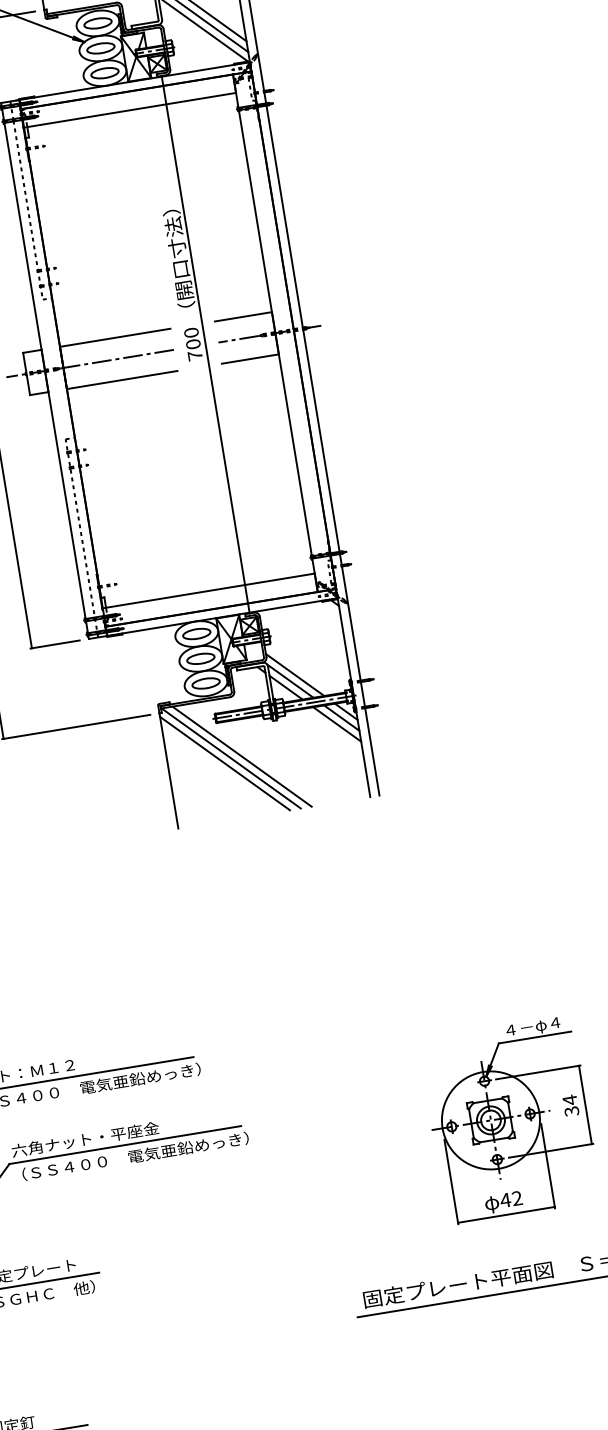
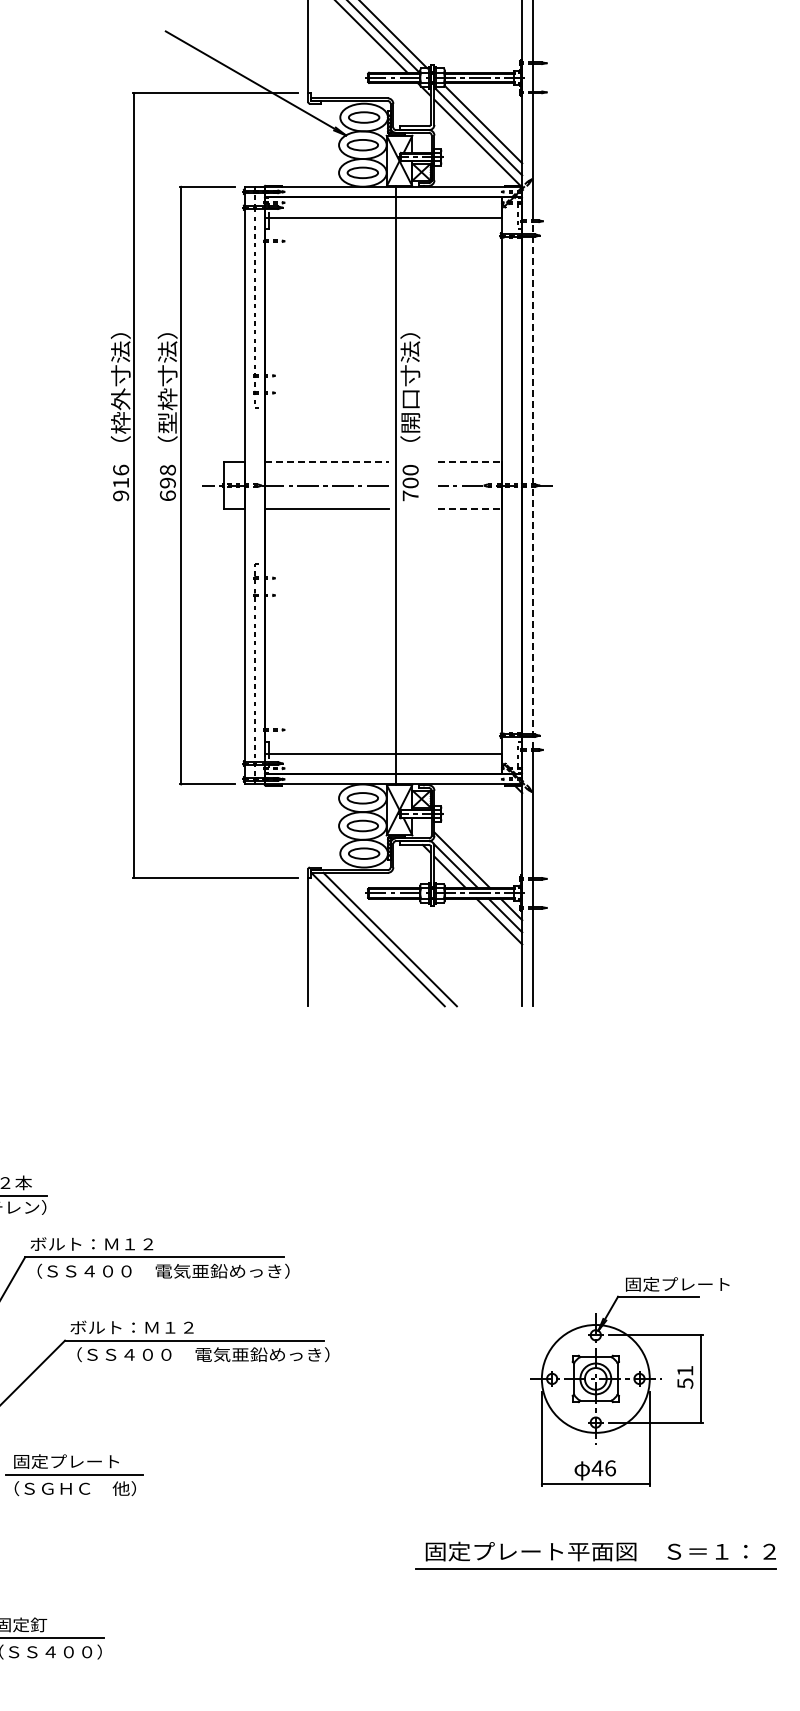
line: (243, 317) -> (469, 462), solid -> dashed
line: (302, 328) -> (532, 485), solid -> dashed
line: (114, 338) -> (326, 462), solid -> dashed
line: (205, 344) -> (395, 485), moved
line: (250, 359) -> (469, 509), solid -> dashed
line: (224, 763) -> (370, 943), removed
text: (550, 1024) -> (677, 1285), ４－φ４ -> 固定プレート
text: (571, 1105) -> (685, 1376), 34 -> 51
text: (85, 1139) -> (151, 1327), 六角ナット・平座金 -> ボルト：Ｍ１２
text: (517, 1198) -> (610, 1468), 42 -> 46

